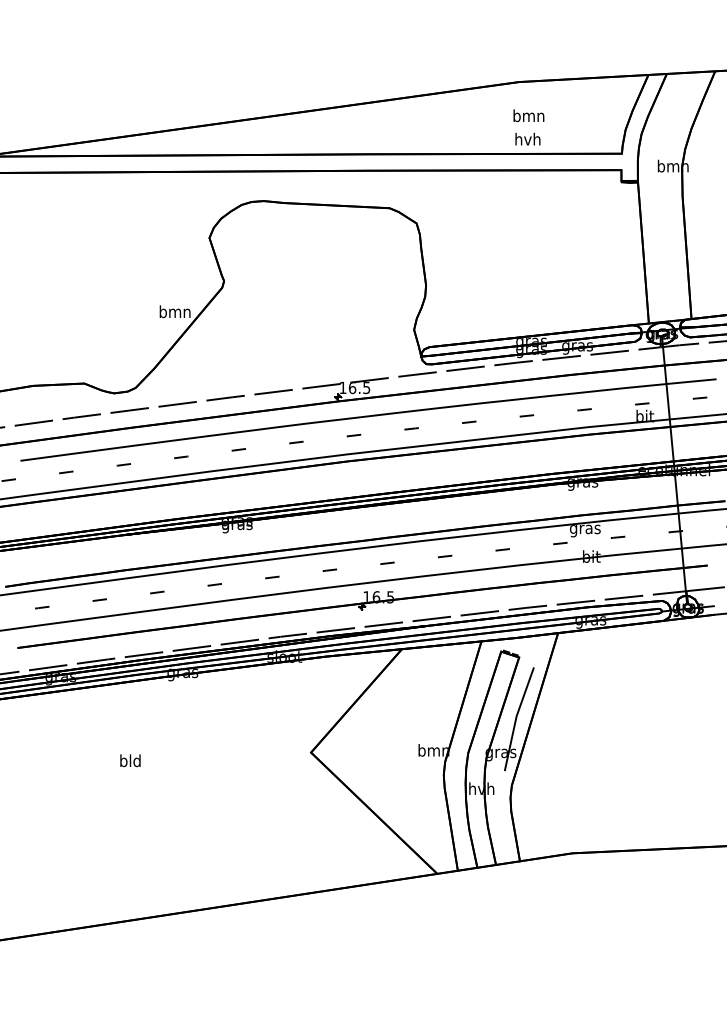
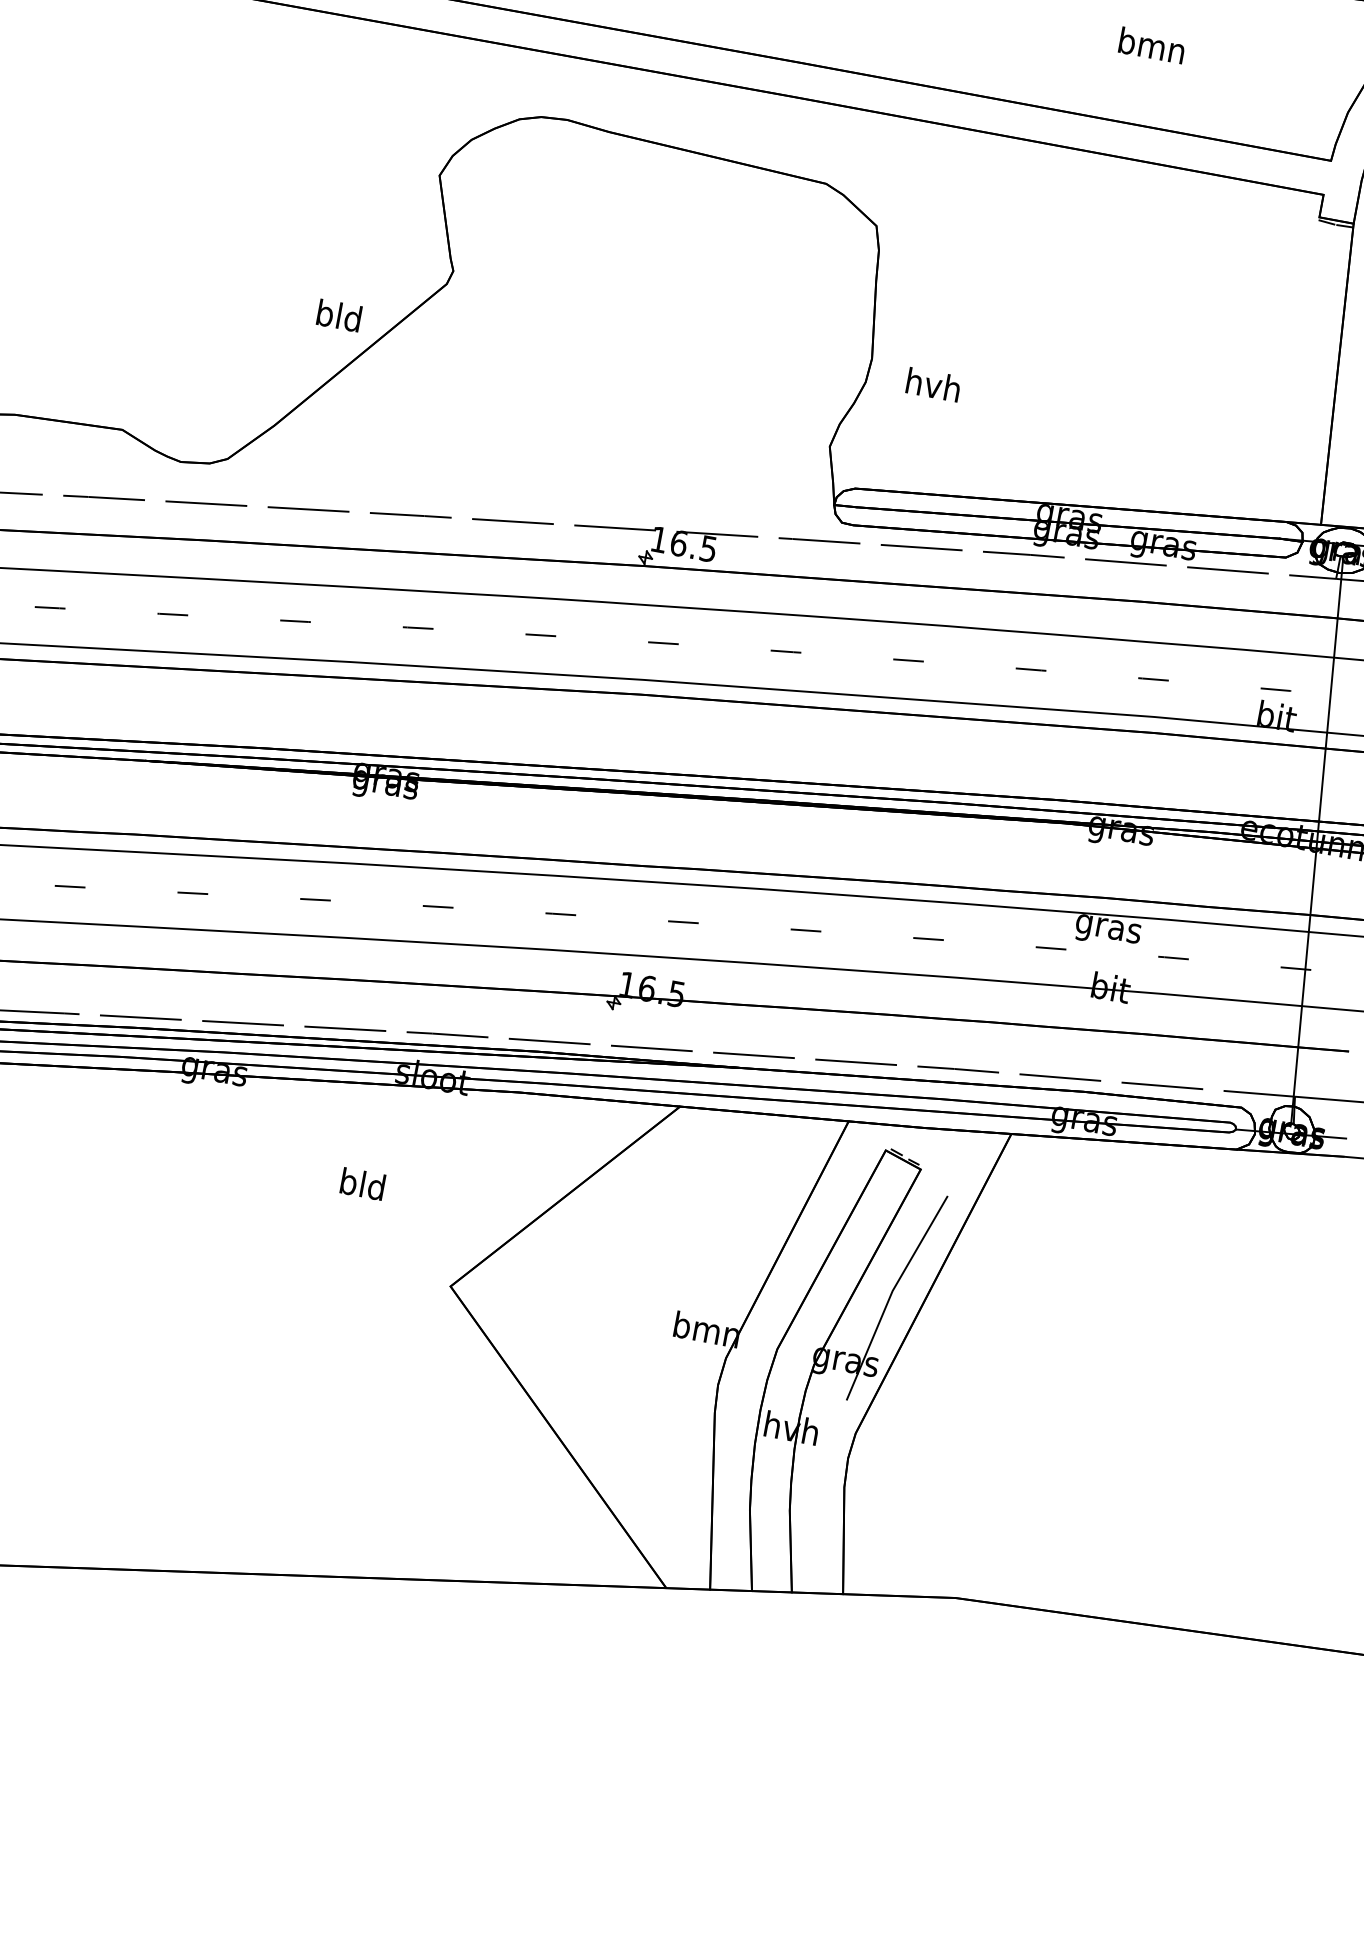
text: (527, 138) -> (932, 383), moved
text: (174, 311) -> (338, 314), bmn -> bld
text: (130, 760) -> (363, 1183), moved

